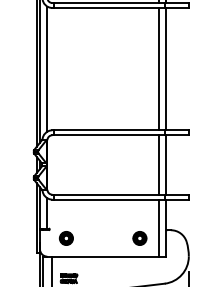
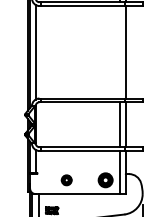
line: (159, 69) -> (120, 52), removed
part: (65, 238) -> (66, 180), moved
part: (139, 238) -> (105, 180), size x1.4

